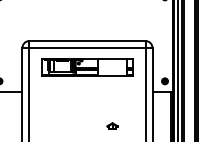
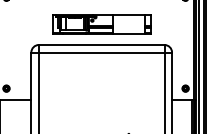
part: (87, 67) -> (101, 24), moved

